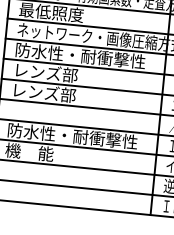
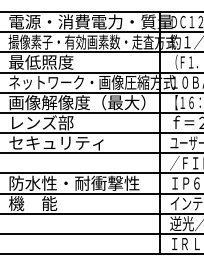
text: (83, 56) -> (77, 102), 防水性・耐衝撃性 -> 画像解像度（最大）
text: (58, 93) -> (56, 142), レンズ部 -> セキュリティ

